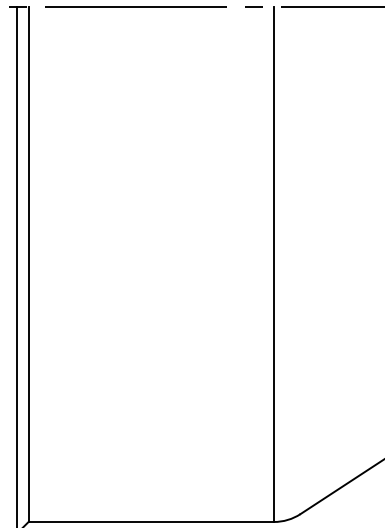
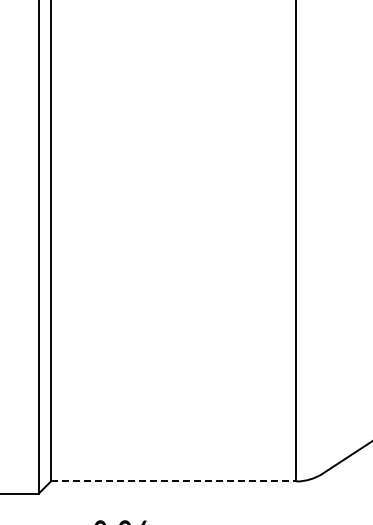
line: (151, 521) -> (173, 481), solid -> dashed

